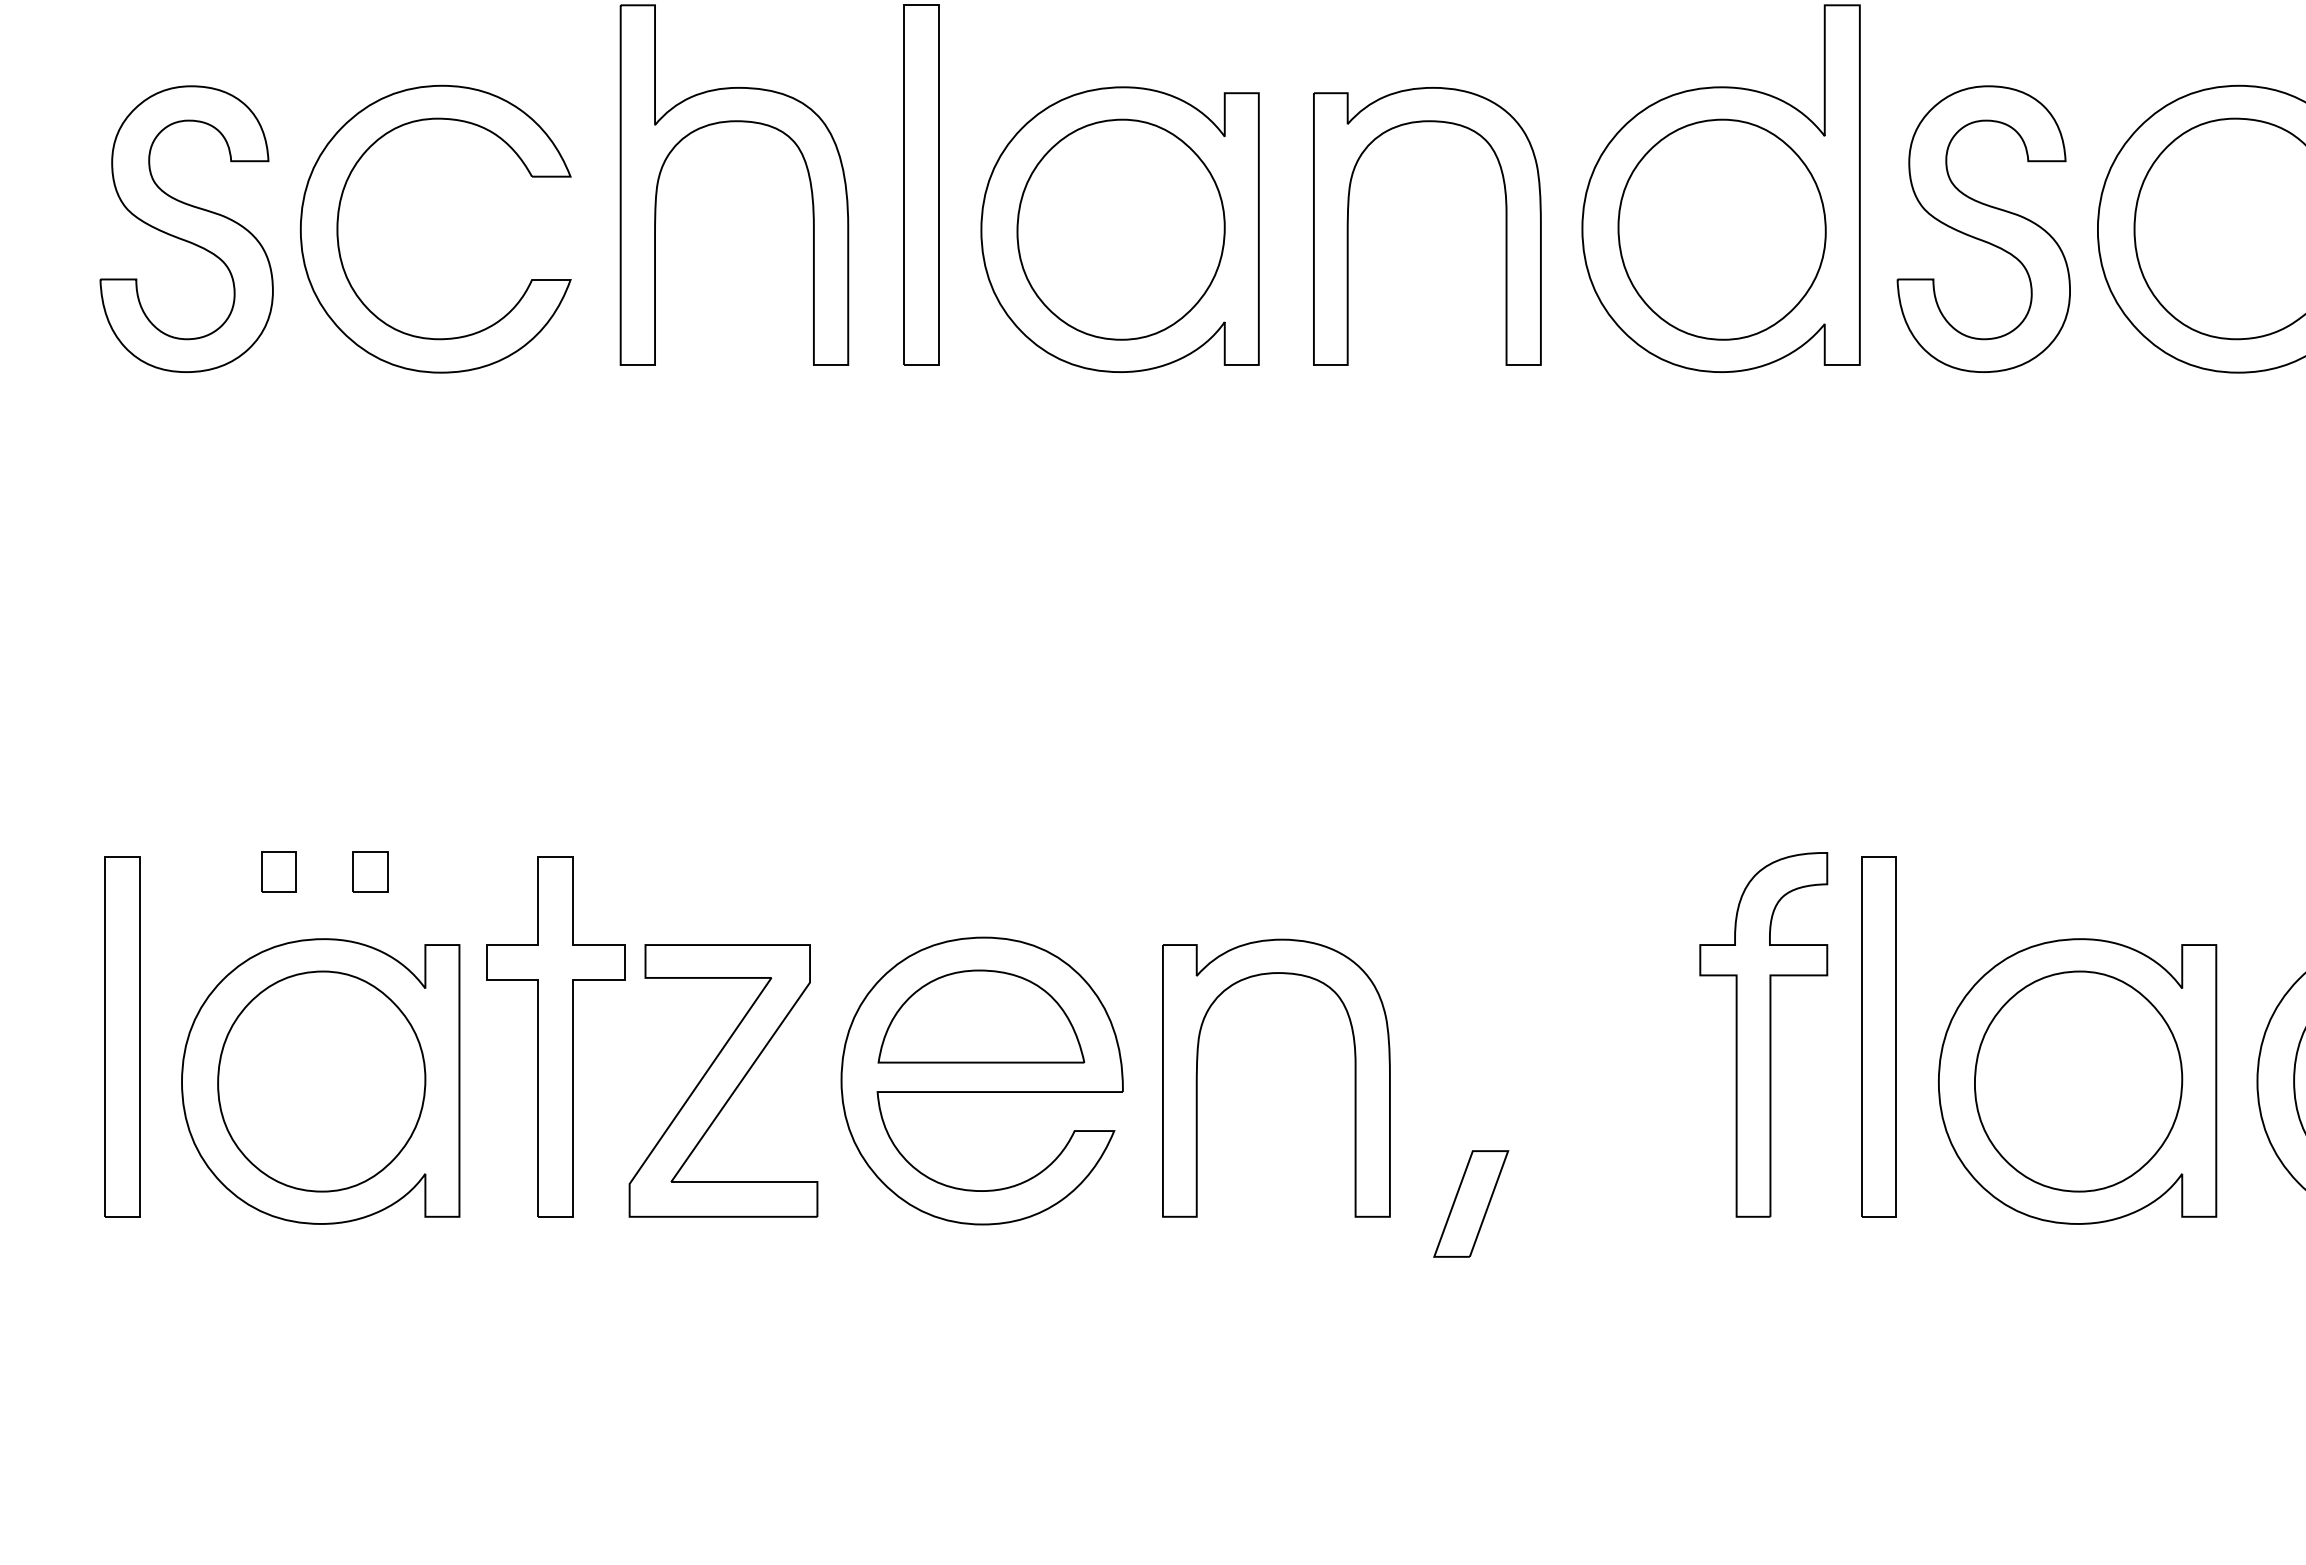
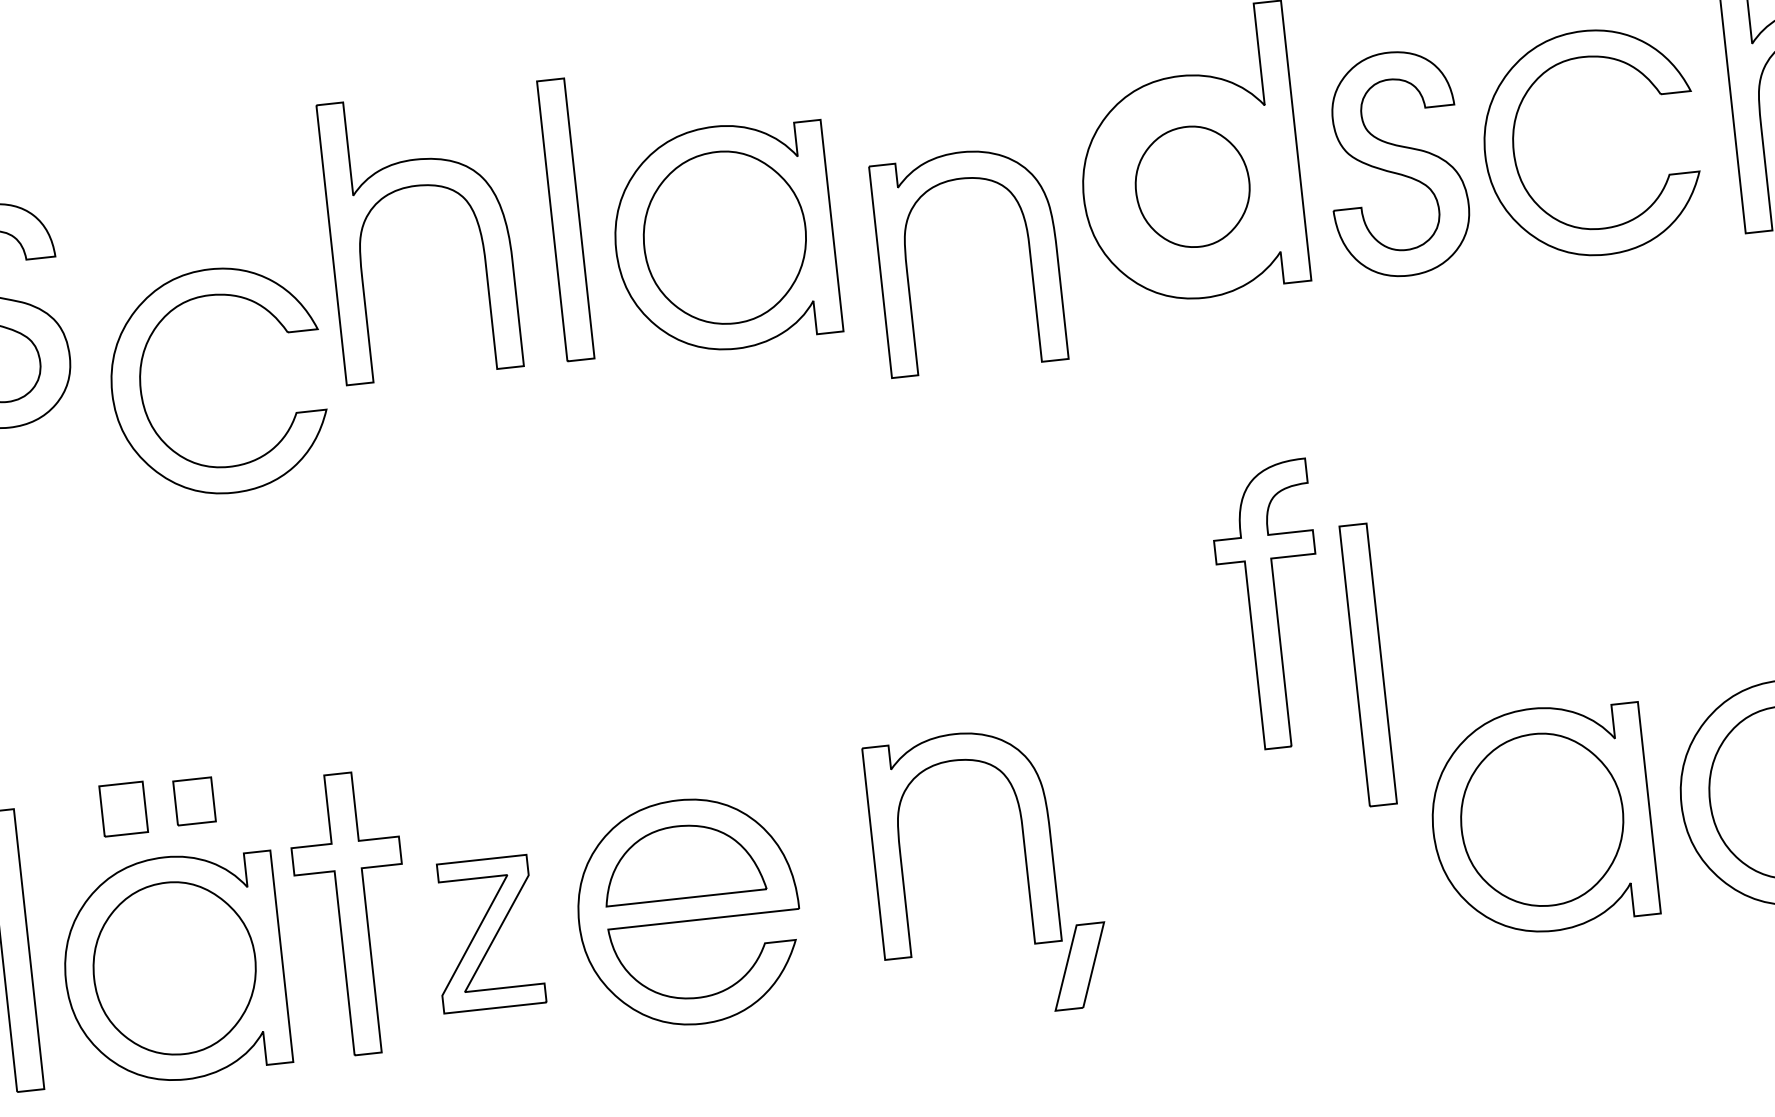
part: (339, 215) -> (141, 378), moved
part: (1505, 226) -> (1029, 254), moved
part: (1721, 229) -> (1192, 186), size x0.7
part: (278, 871) -> (123, 808), size x1.6
part: (370, 871) -> (194, 800), size x1.4
part: (1763, 1034) -> (1270, 605), moved
part: (1878, 1036) -> (1367, 664), moved
part: (1354, 1077) -> (1022, 835), moved
part: (723, 1080) -> (487, 933), size x0.7

